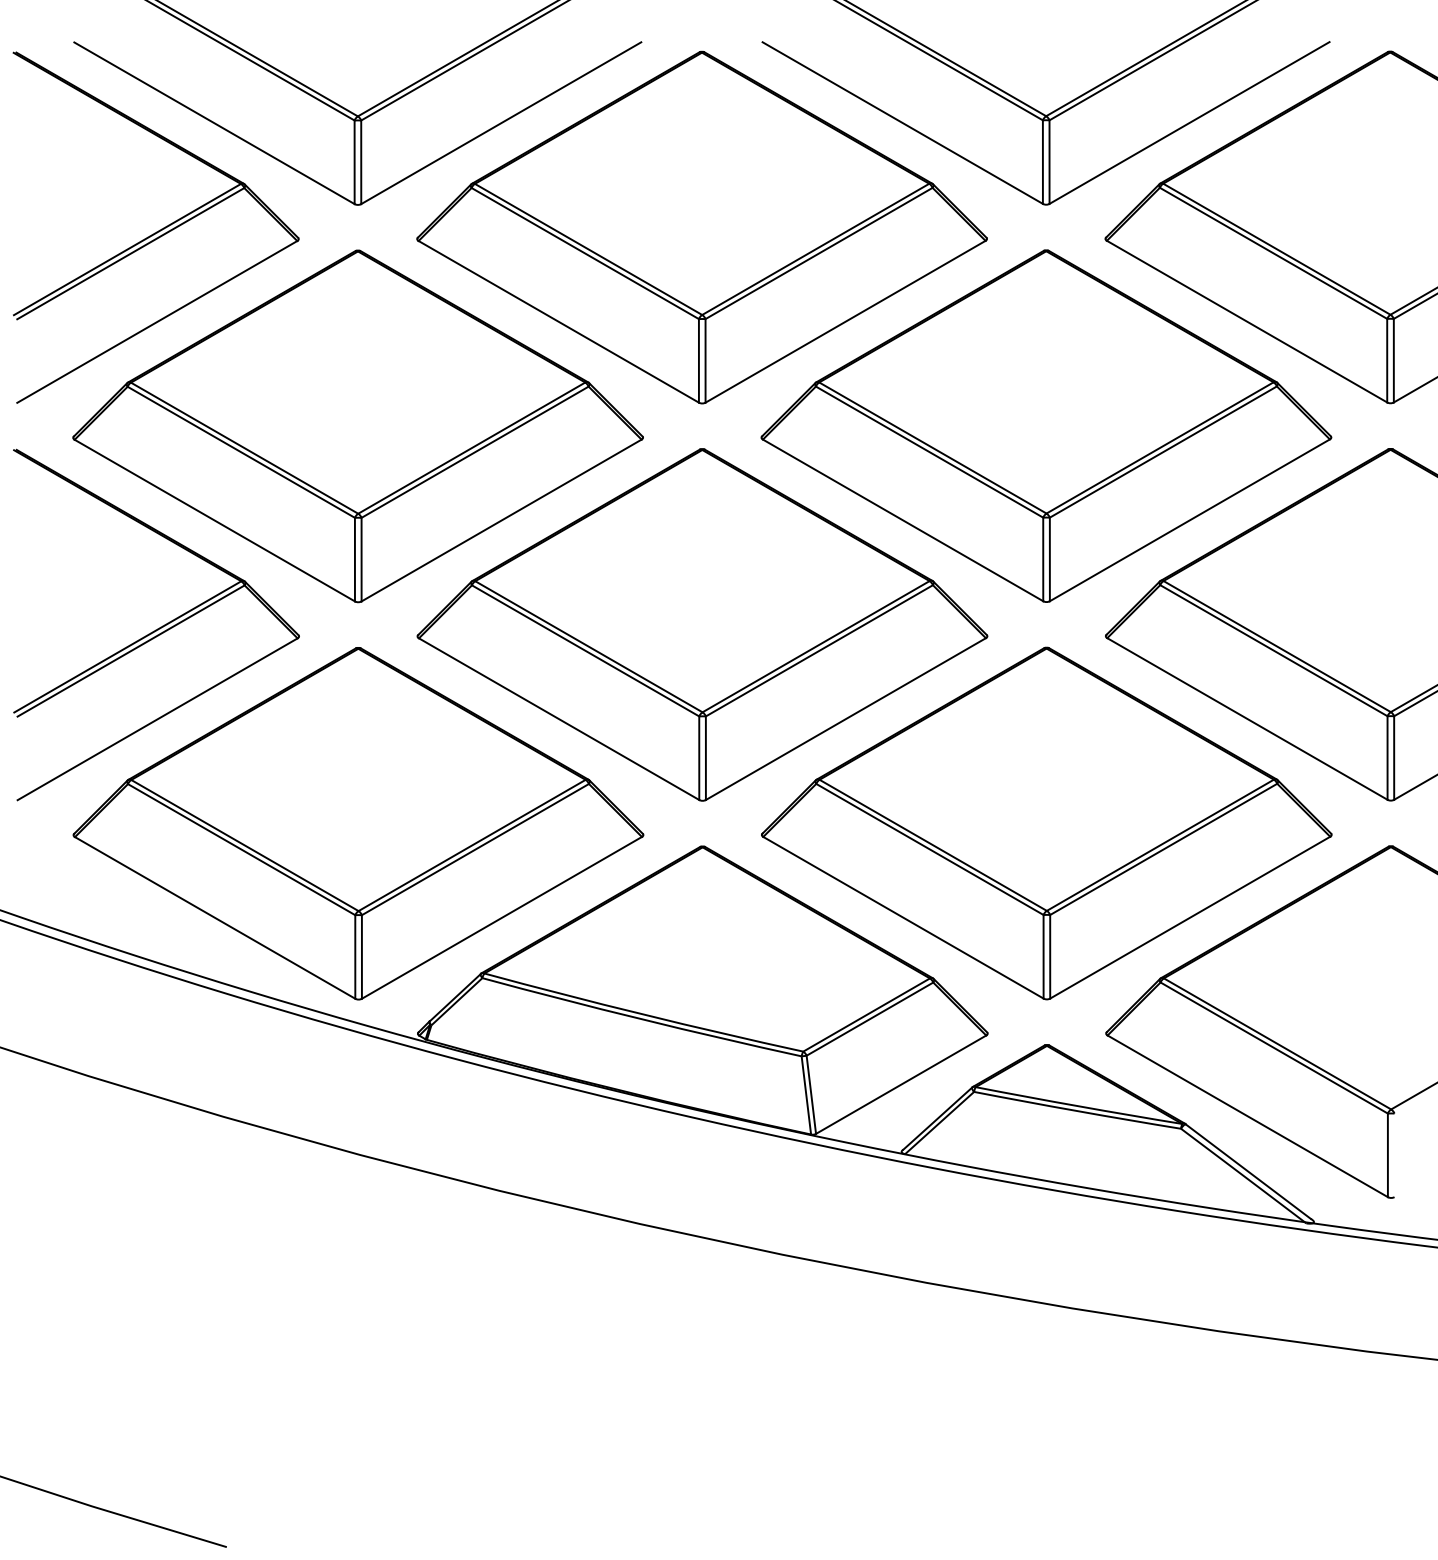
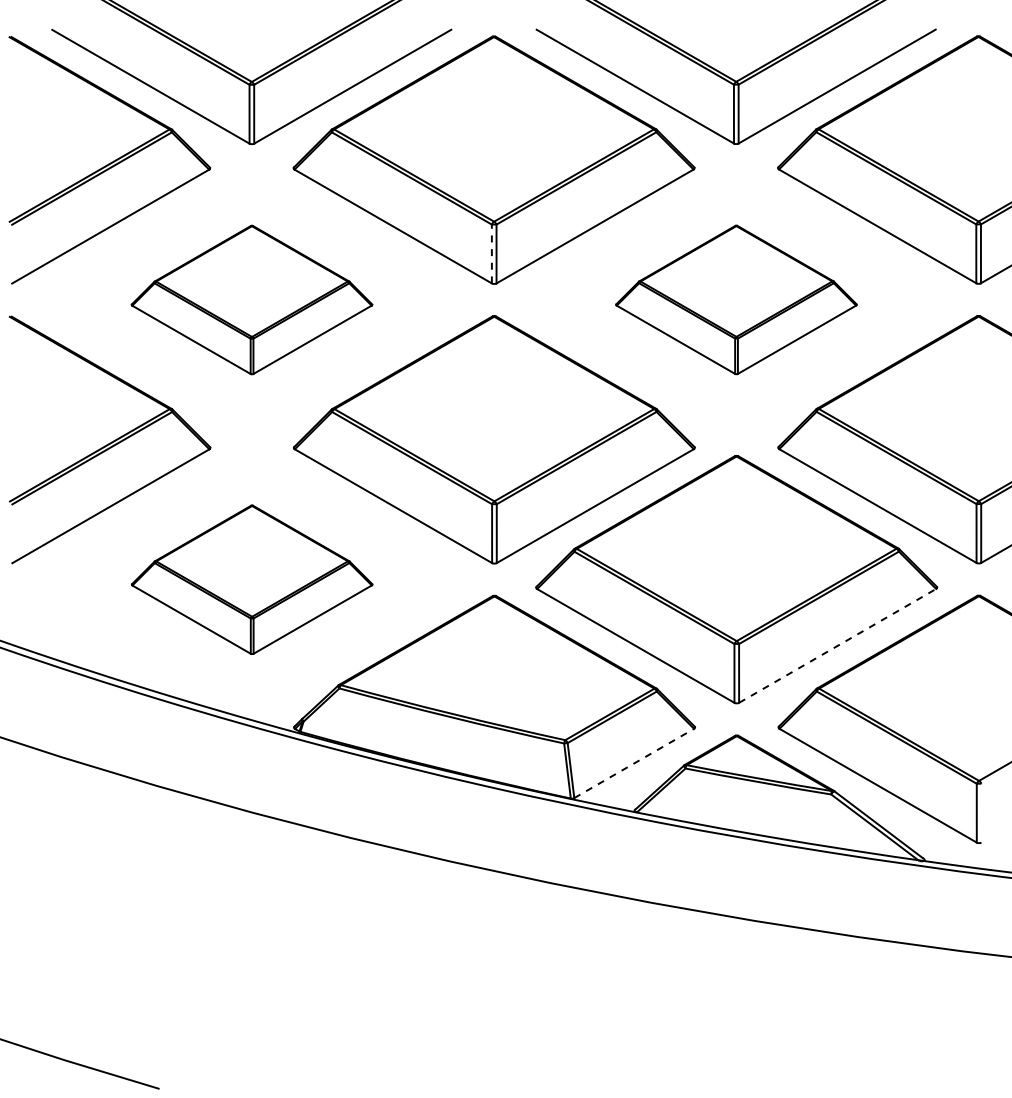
line: (698, 360) -> (491, 253), solid -> dashed
part: (357, 425) -> (251, 299), size x0.6
part: (1046, 425) -> (736, 299), size x0.6
part: (357, 823) -> (251, 579), size x0.6
line: (1189, 917) -> (837, 645), solid -> dashed
line: (901, 1084) -> (634, 763), solid -> dashed

